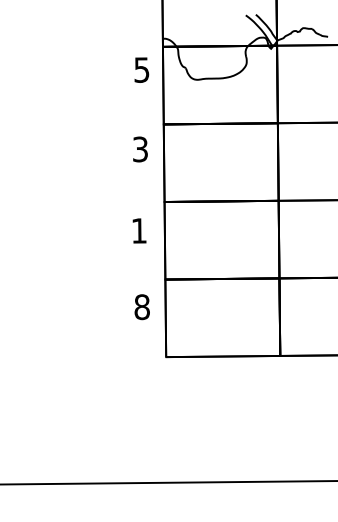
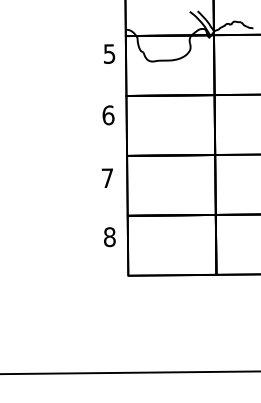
text: (140, 149) -> (108, 115), 3 -> 6
text: (139, 230) -> (107, 177), 1 -> 7

